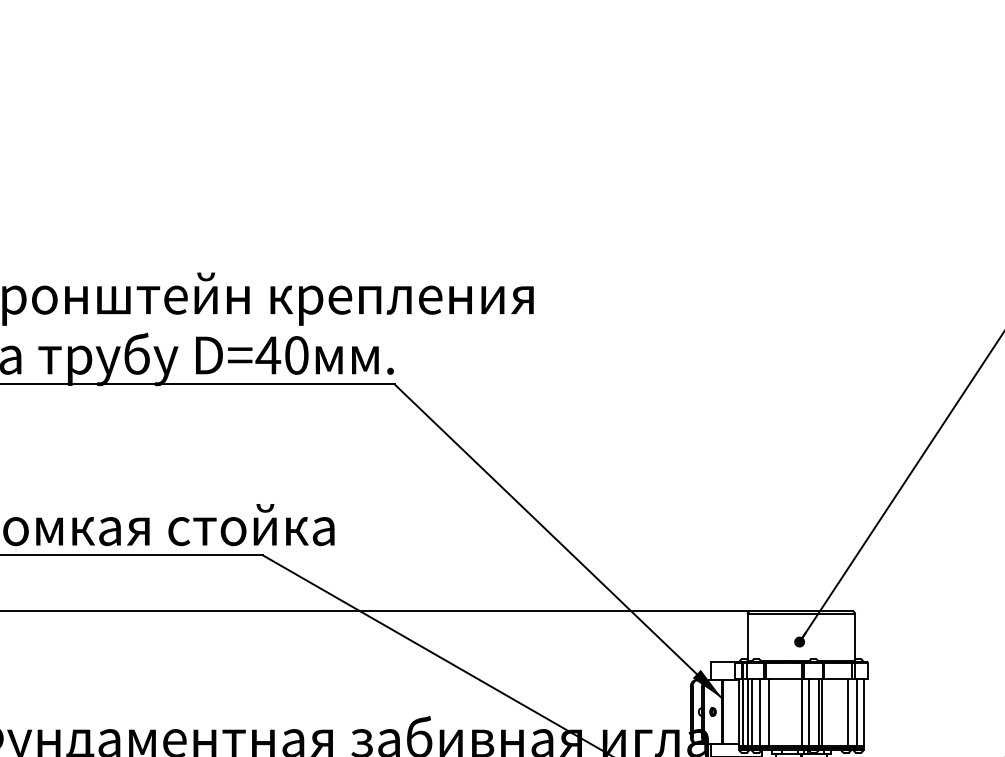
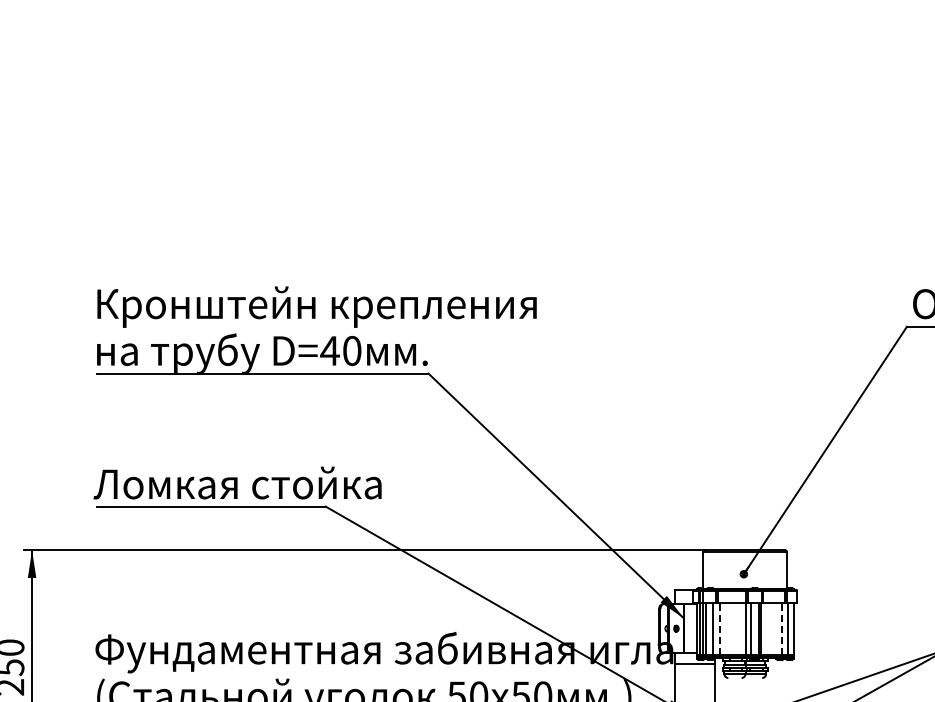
line: (768, 711) -> (719, 628), solid -> dashed
line: (847, 711) -> (781, 628), solid -> dashed

